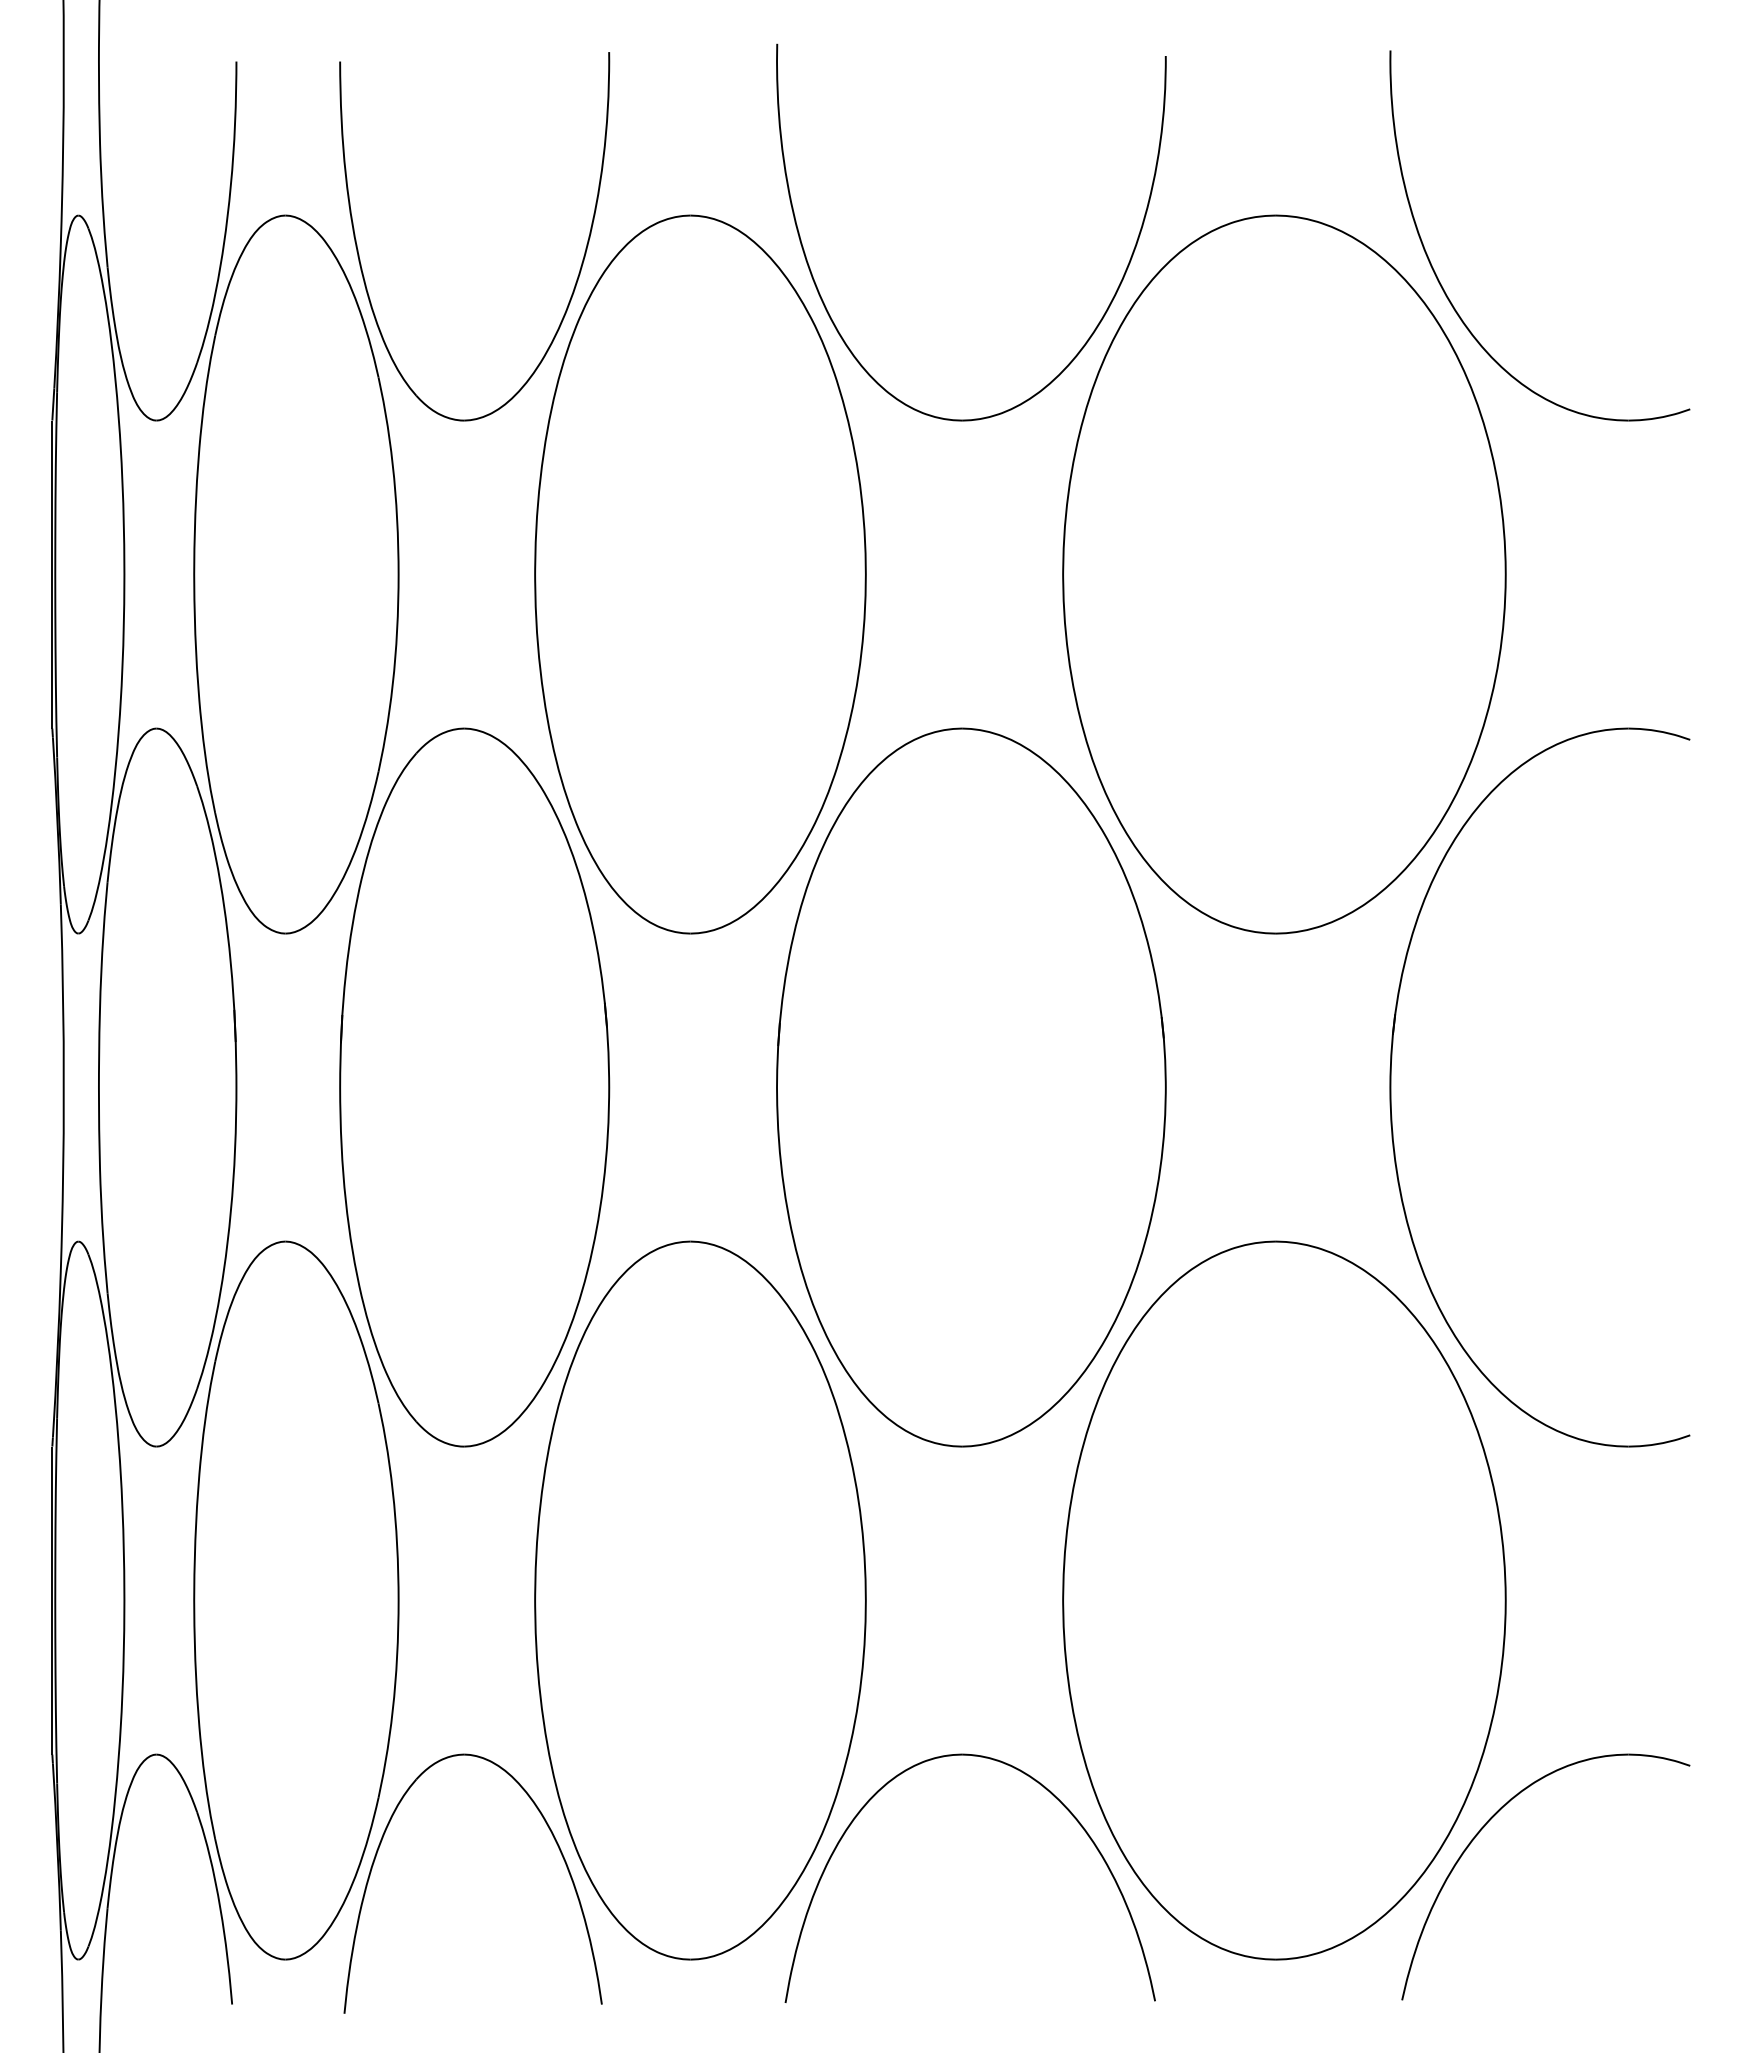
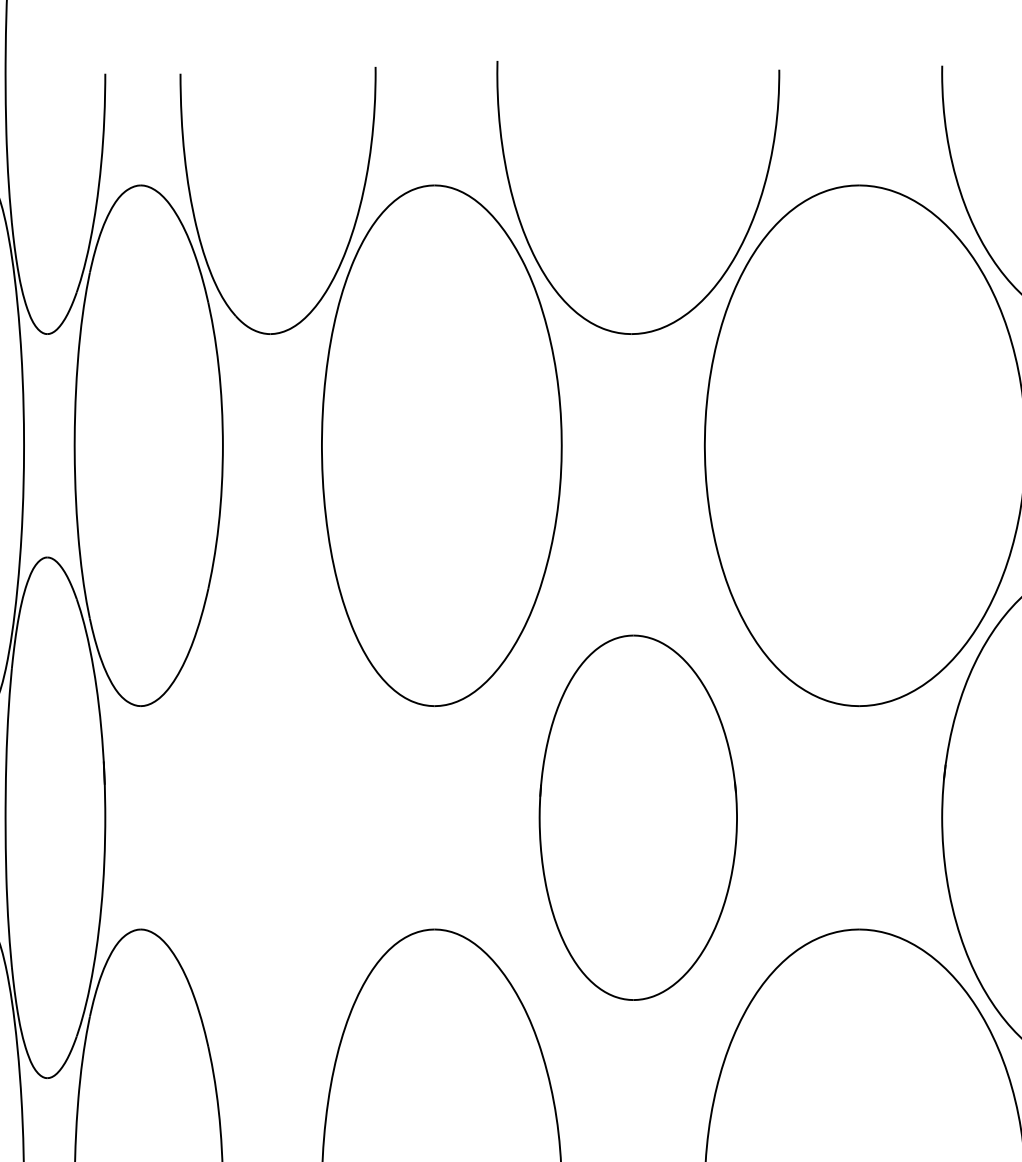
part: (474, 1087) -> (277, 817), removed
part: (971, 1087) -> (638, 817), size x0.7

